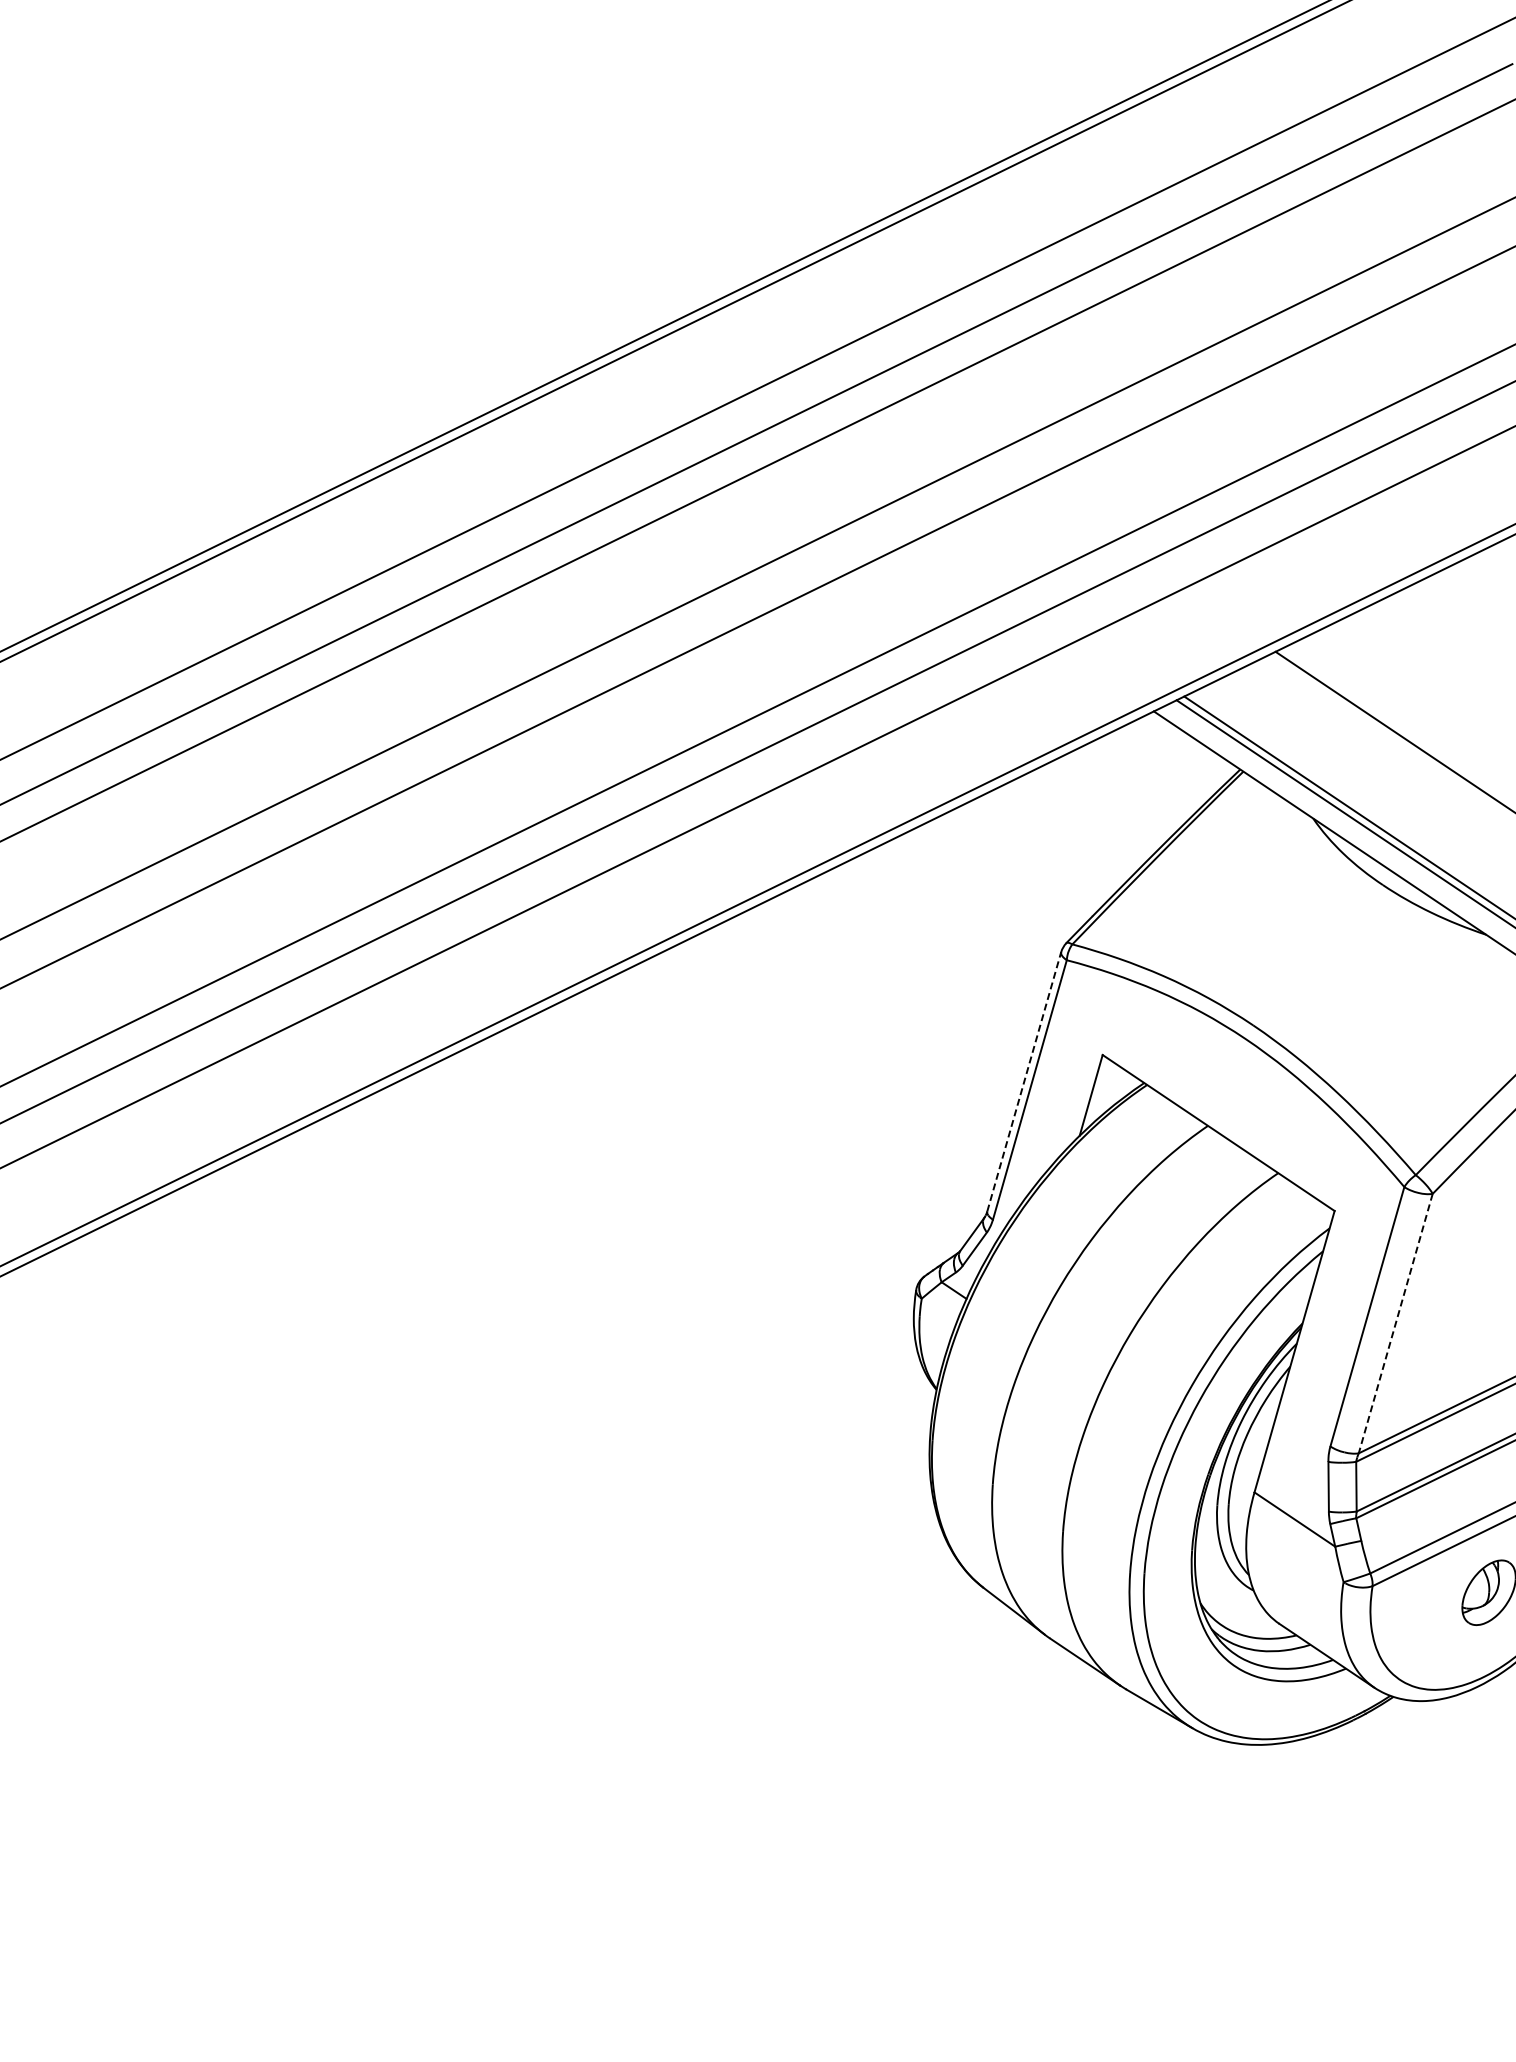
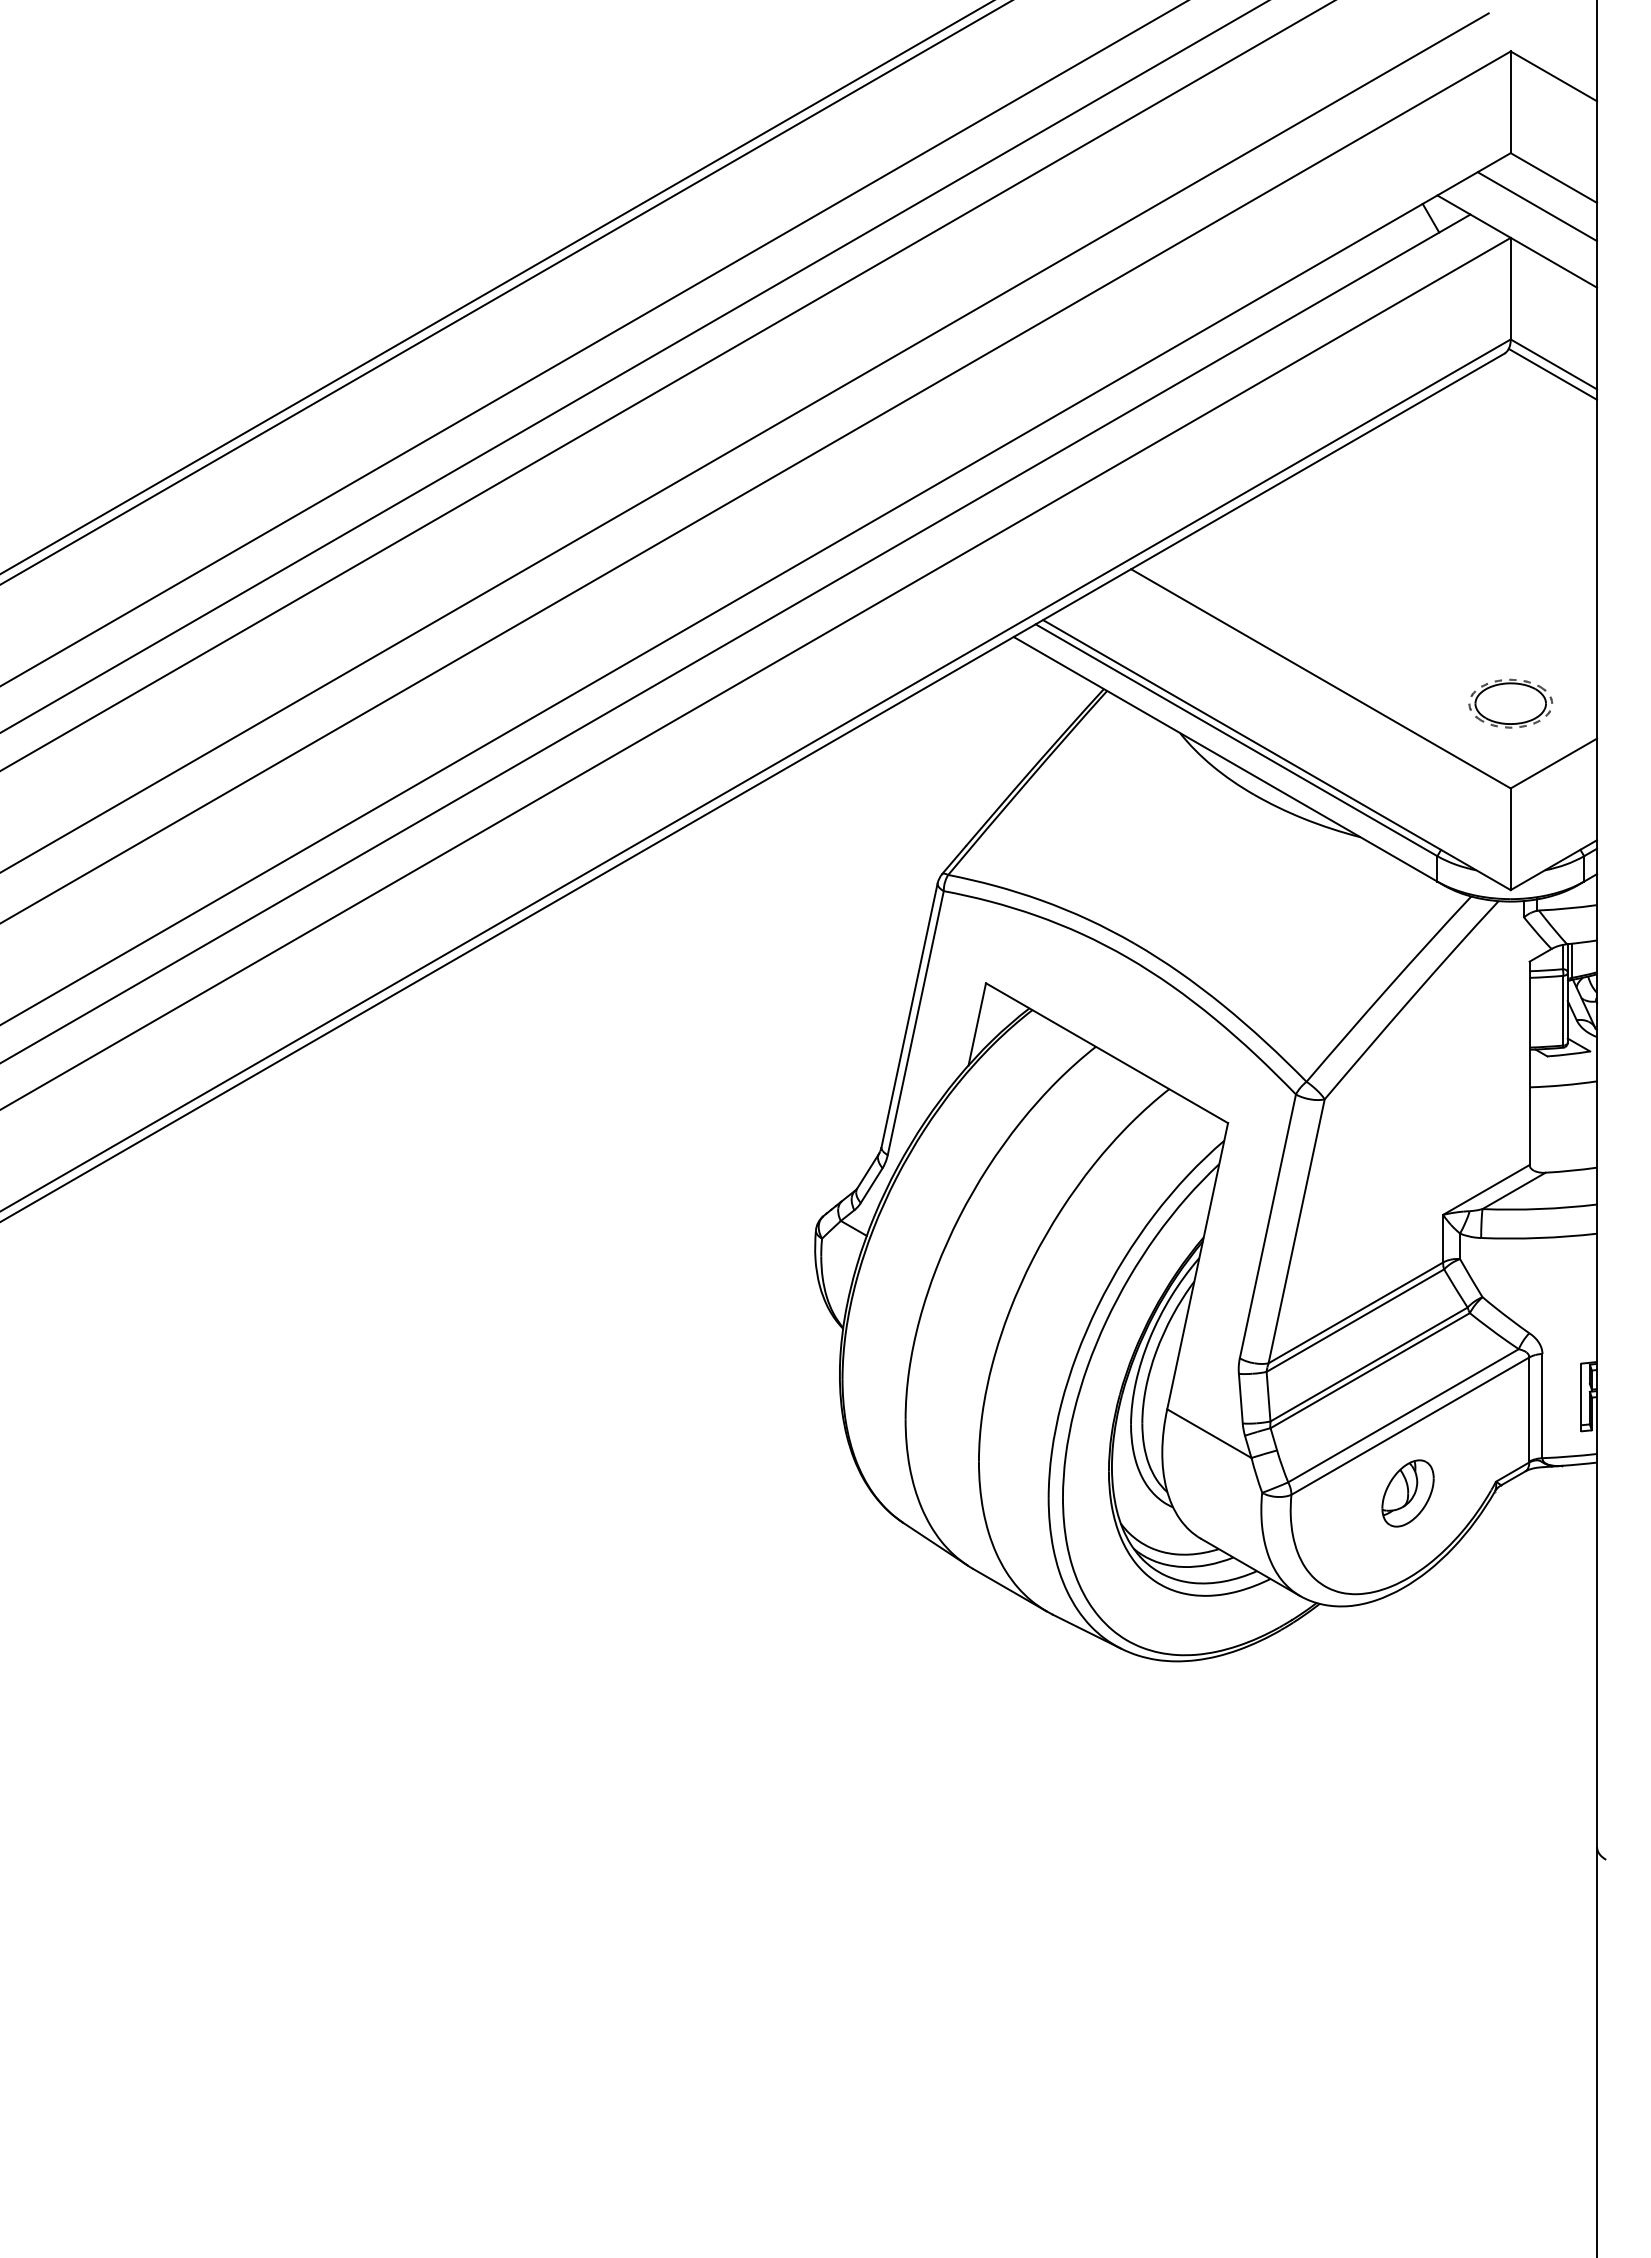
line: (1024, 1081) -> (909, 1015), dashed -> solid
line: (1395, 1323) -> (1296, 1231), dashed -> solid

